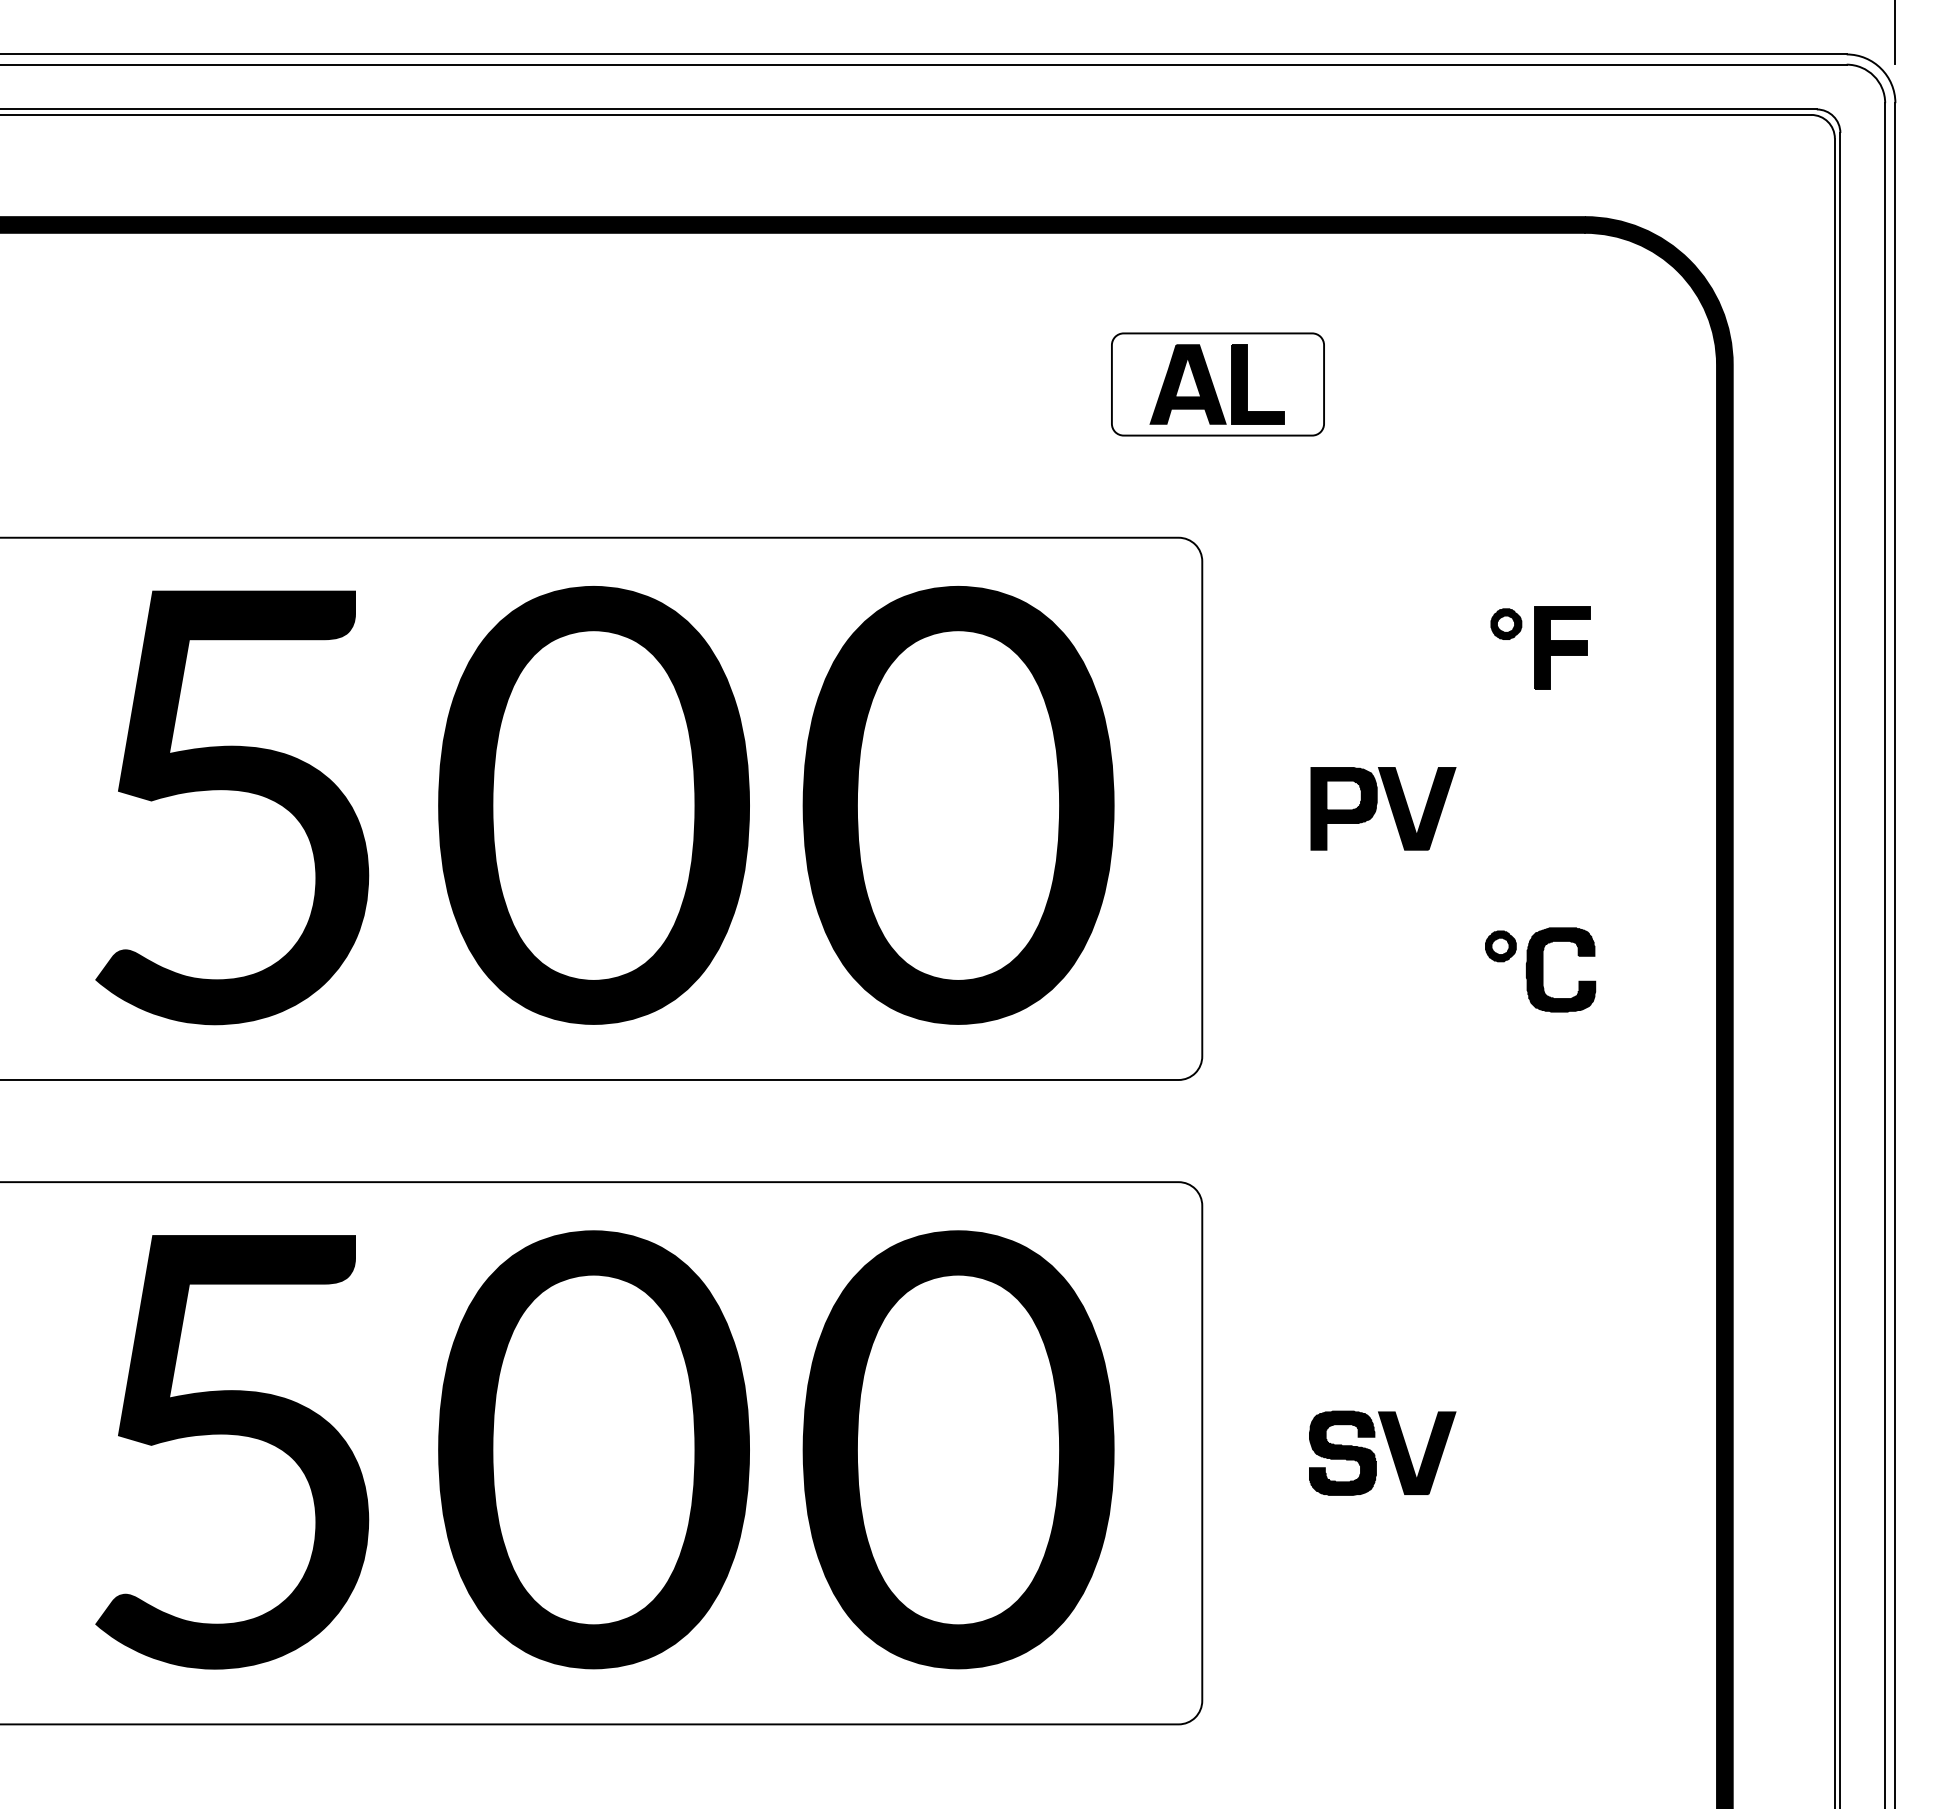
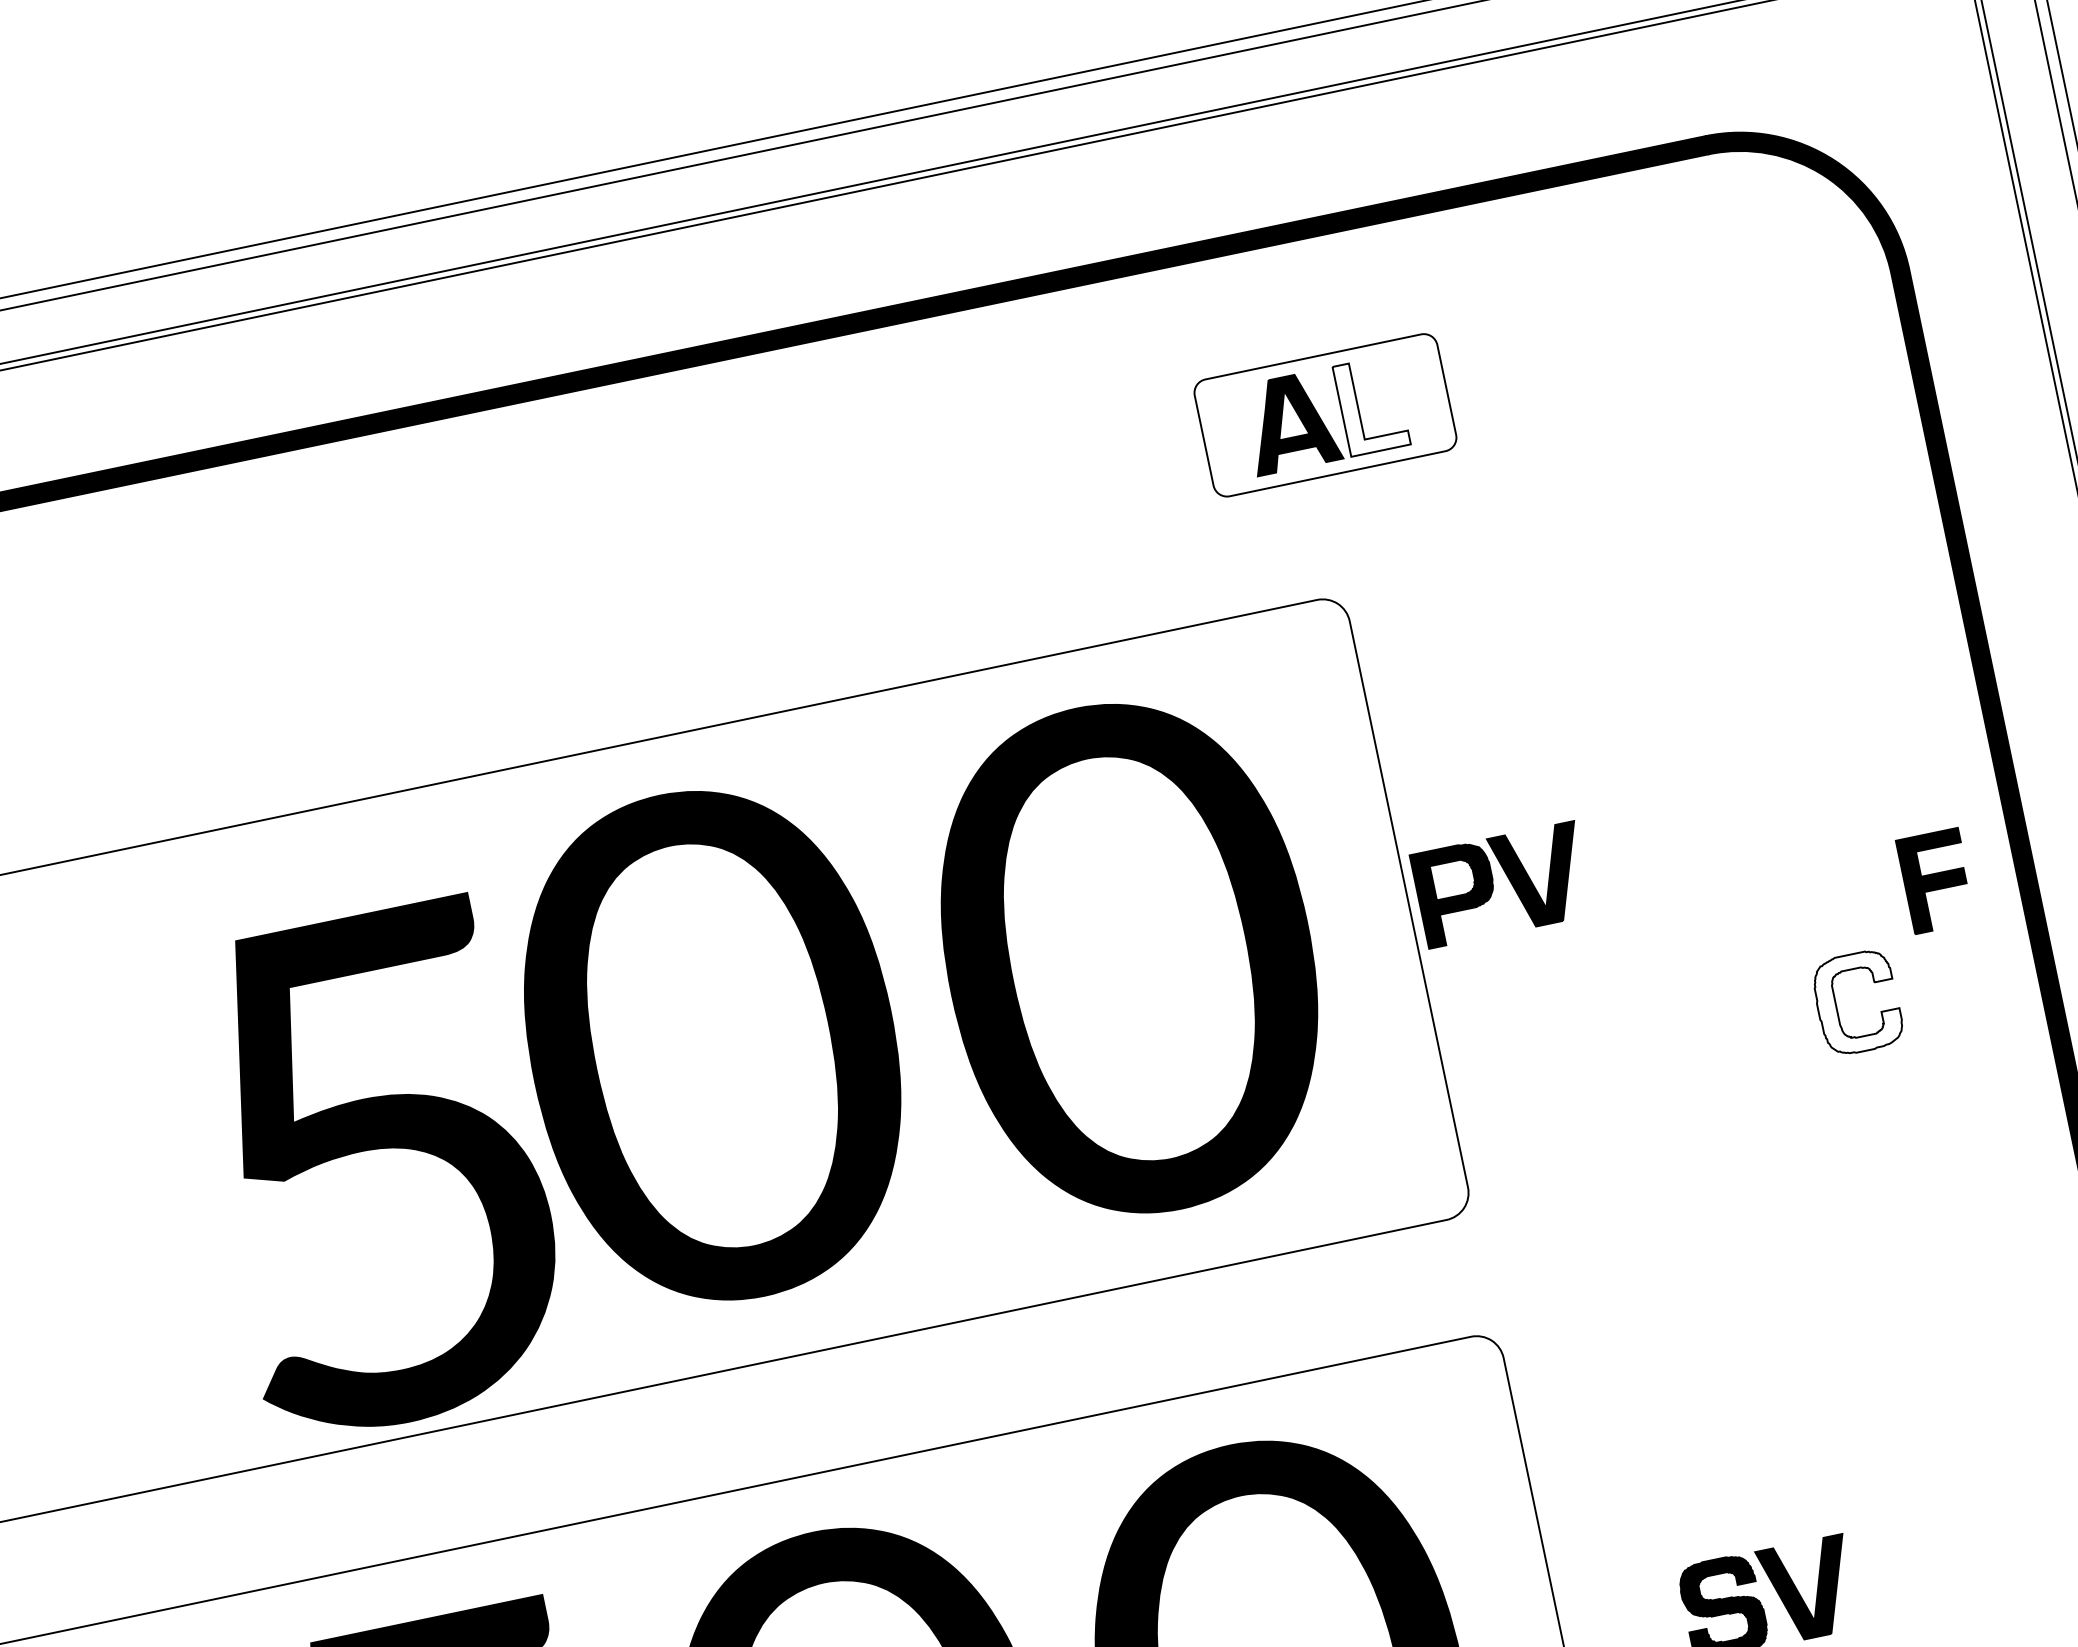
fill: (1258, 384) -> (1371, 405), removed
part: (1506, 623) -> (1712, 619), removed
part: (1562, 647) -> (1936, 880), moved
text: (232, 807) -> (378, 1169), moved
part: (1376, 808) -> (1493, 886), moved
part: (1500, 946) -> (1782, 990), removed
fill: (1560, 969) -> (1856, 1002), removed

